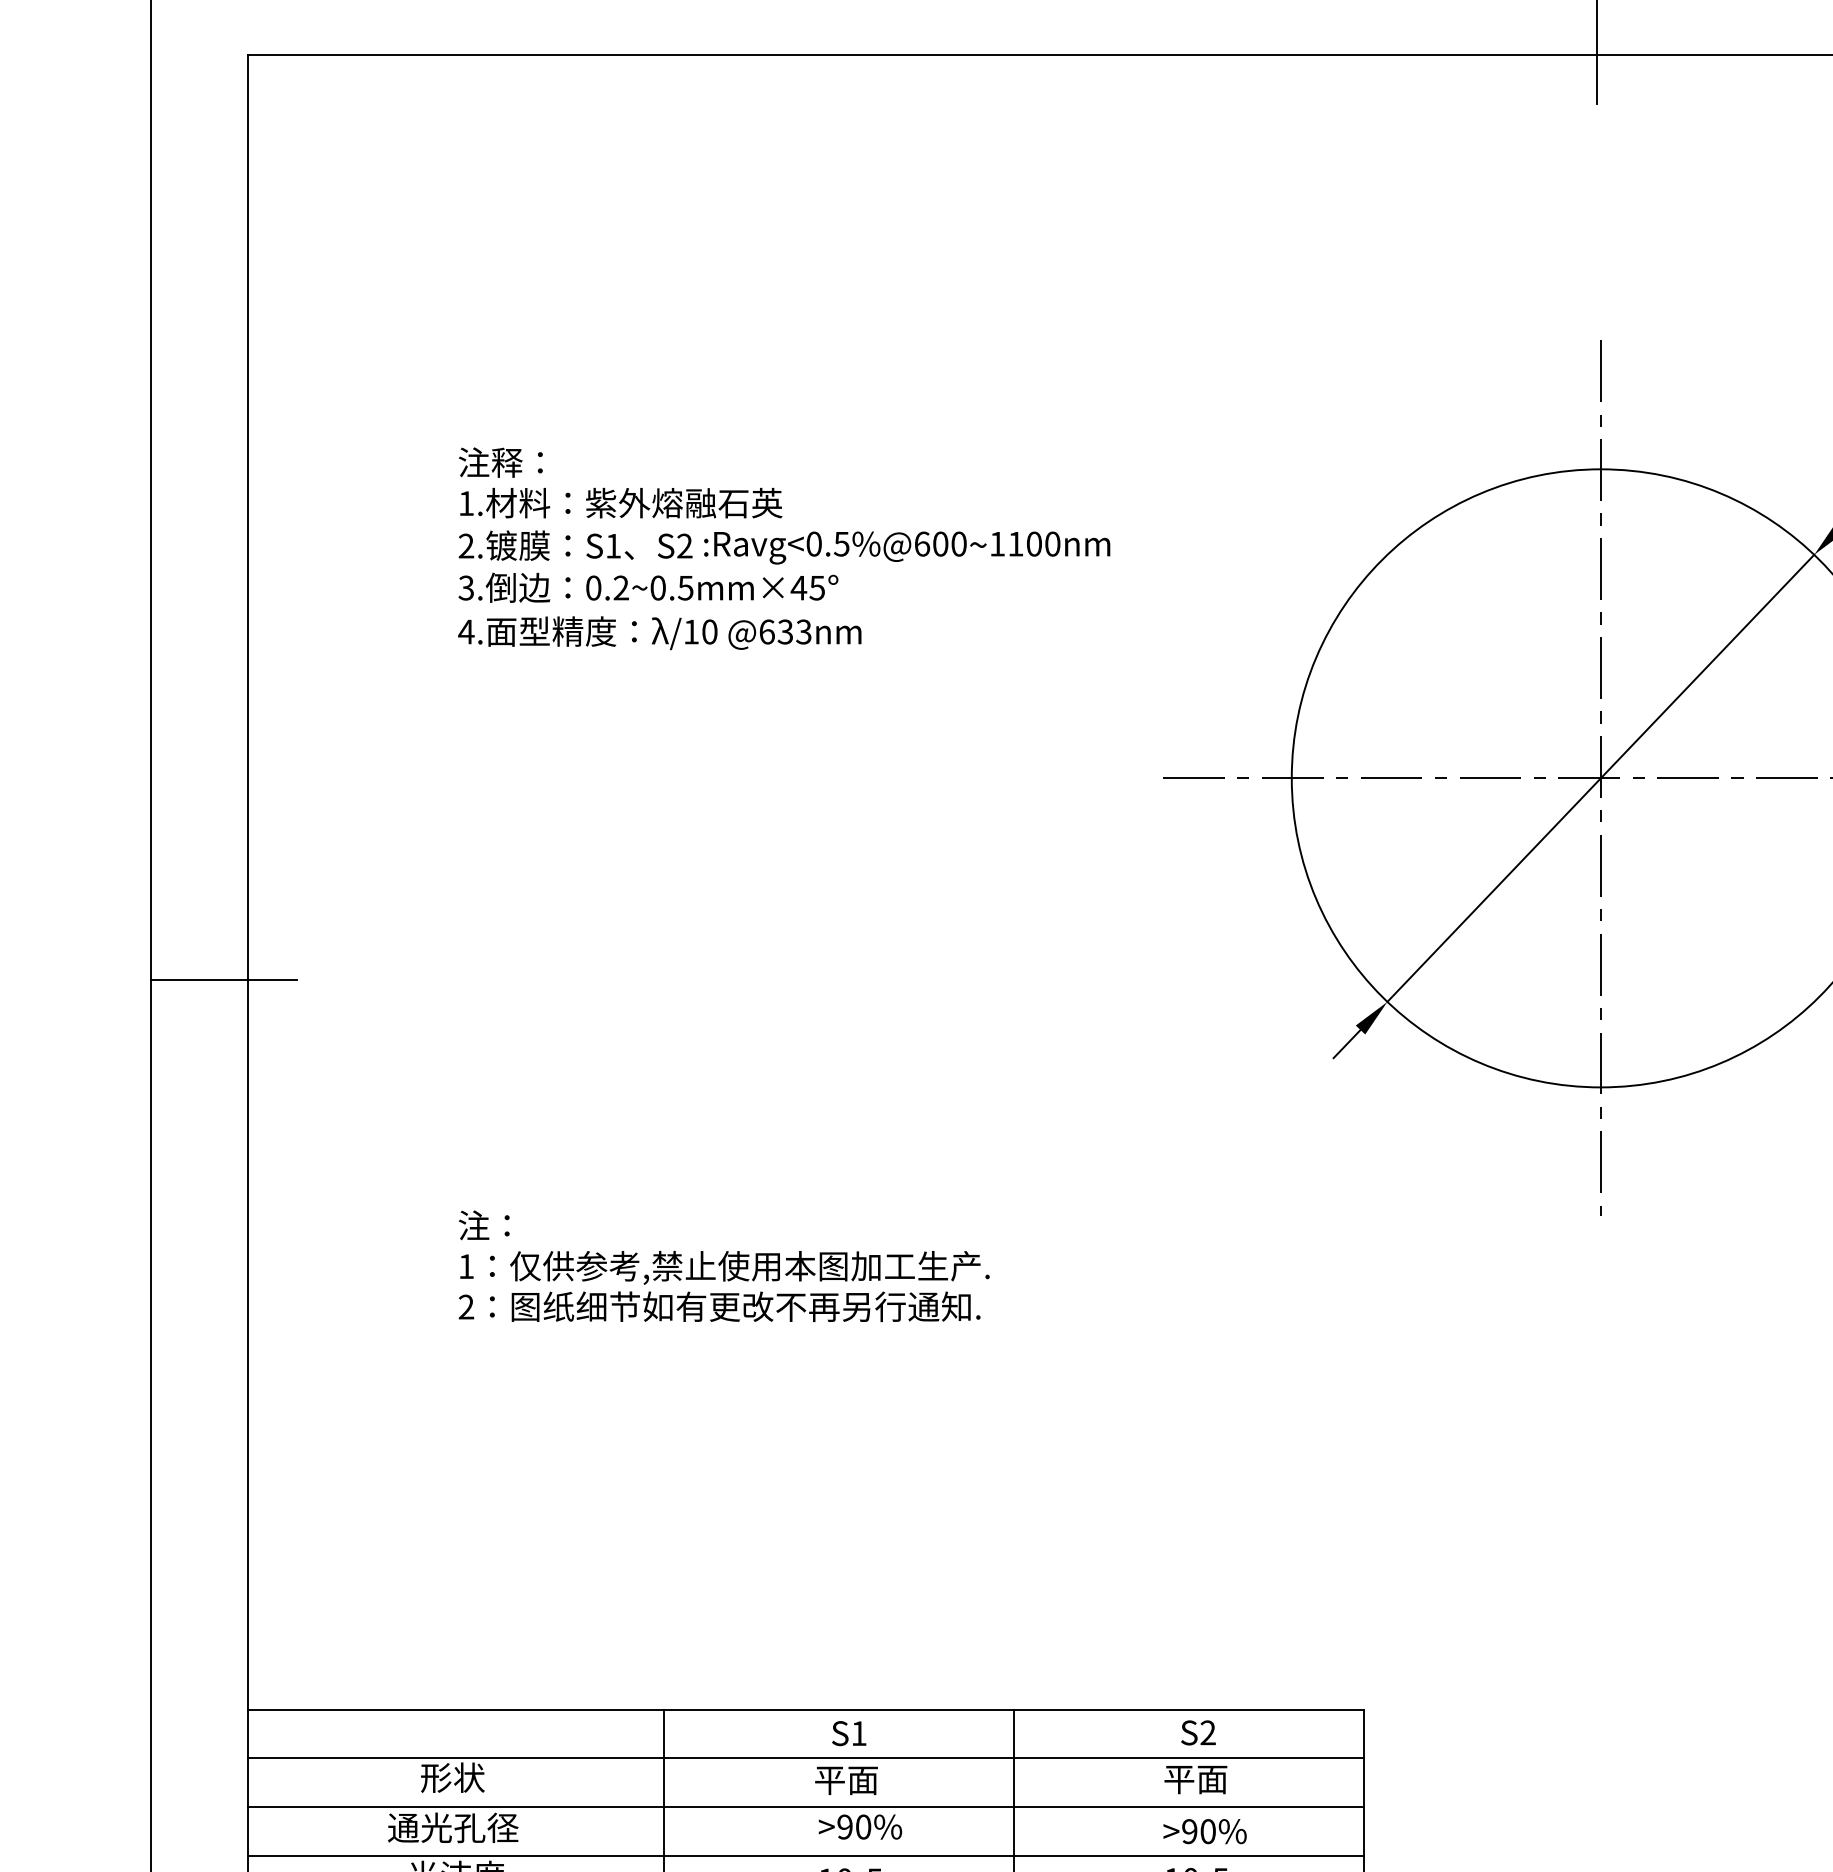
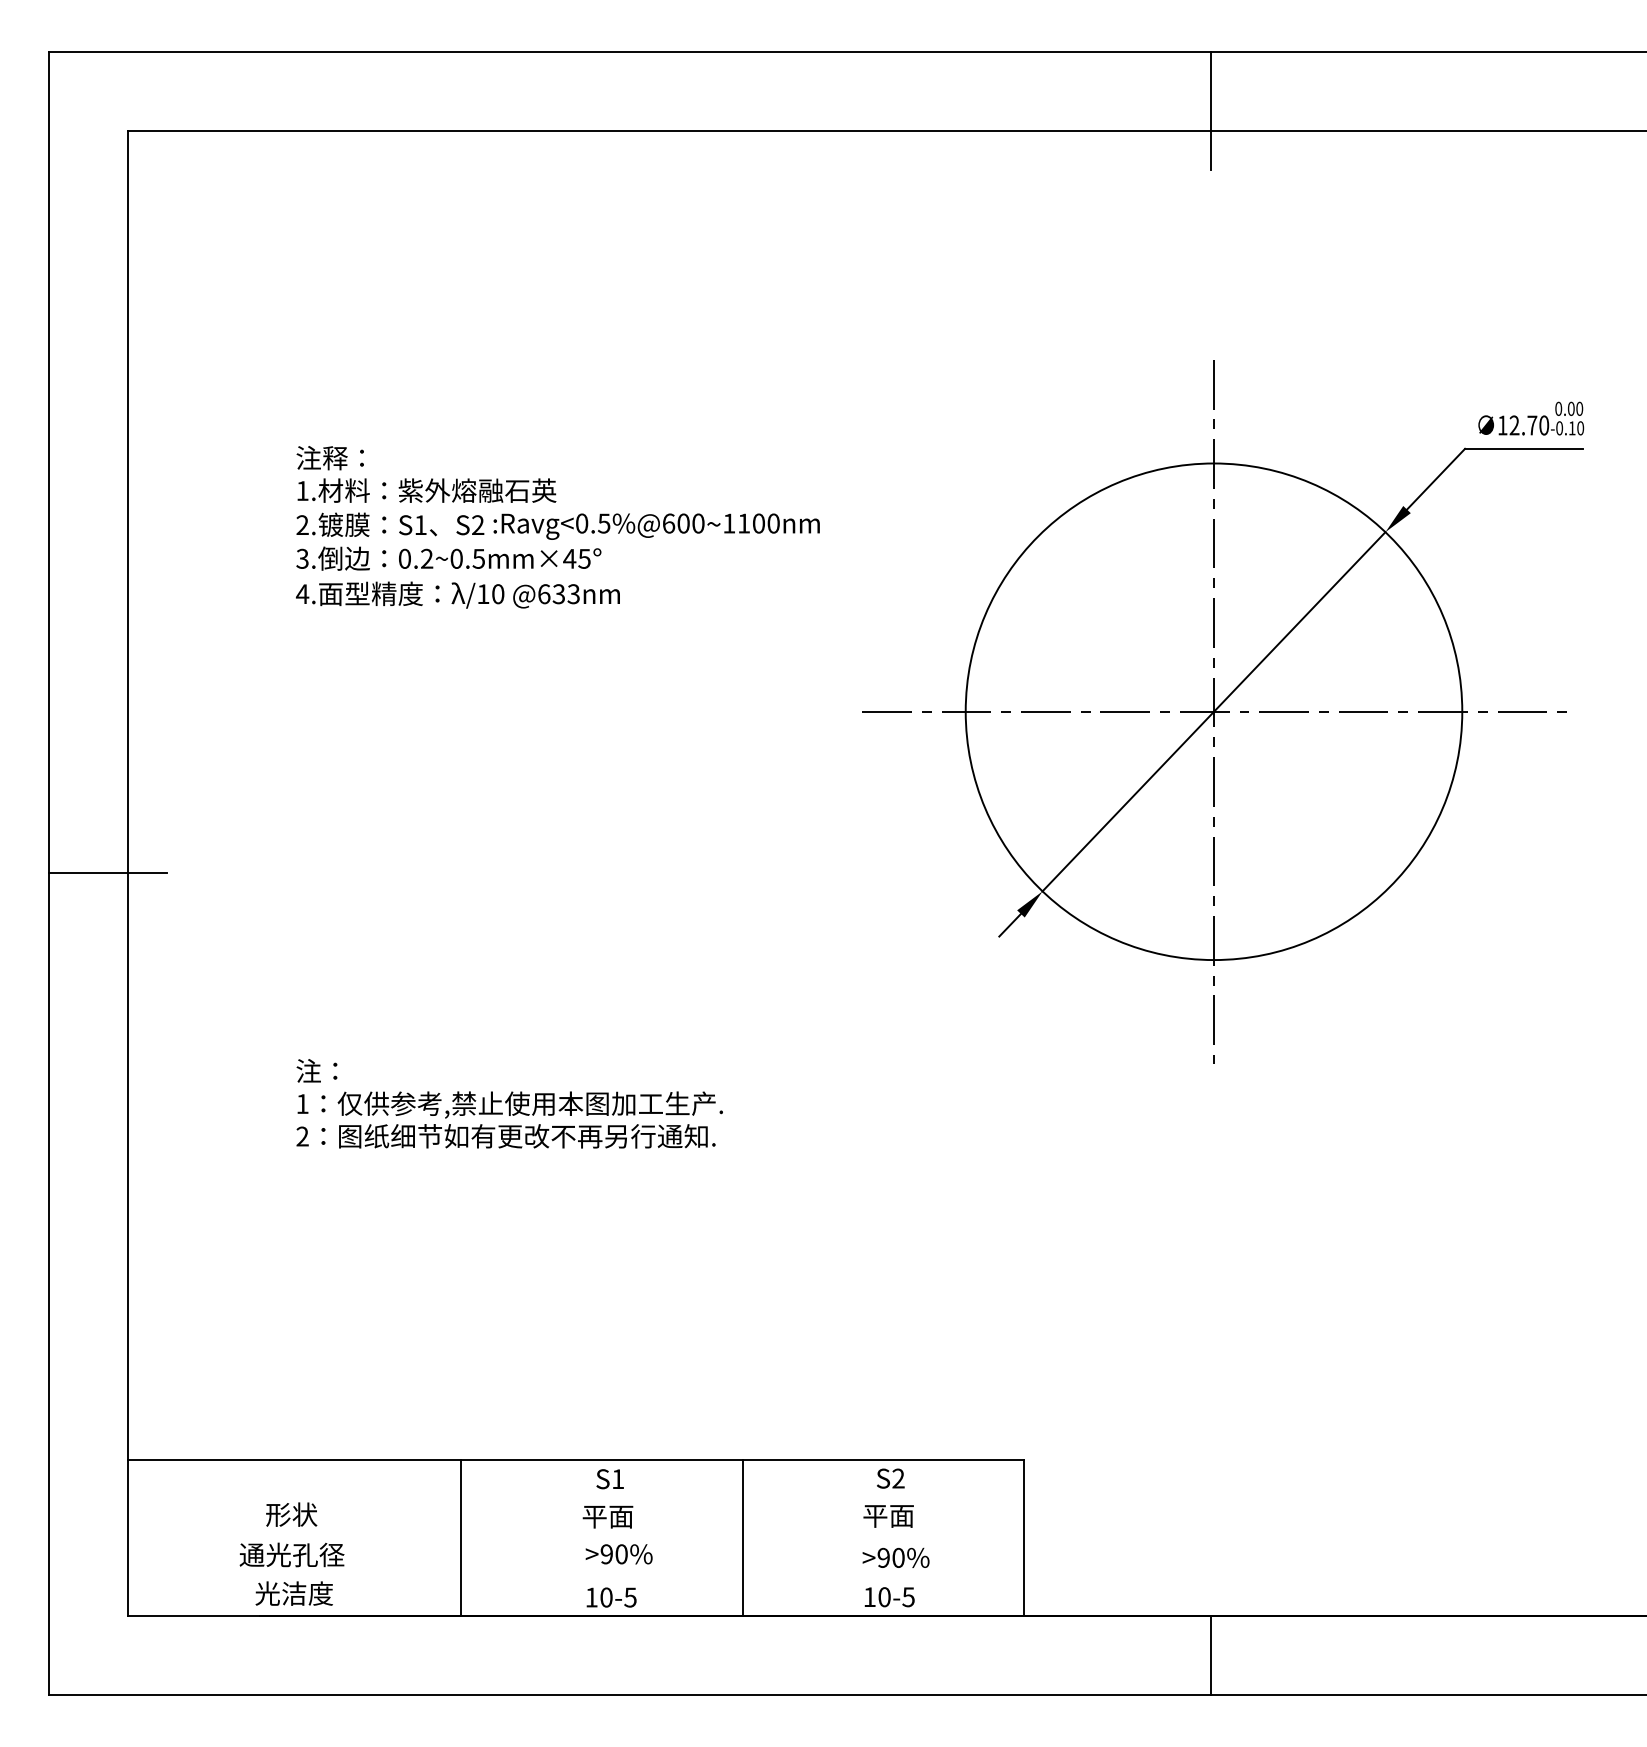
line: (806, 1758) -> (575, 1499), removed
line: (806, 1807) -> (575, 1538), removed
line: (806, 1855) -> (575, 1577), removed

